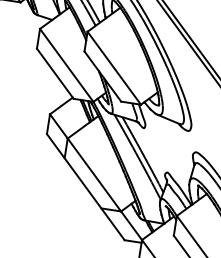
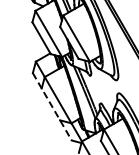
line: (86, 186) -> (52, 106), solid -> dashed

